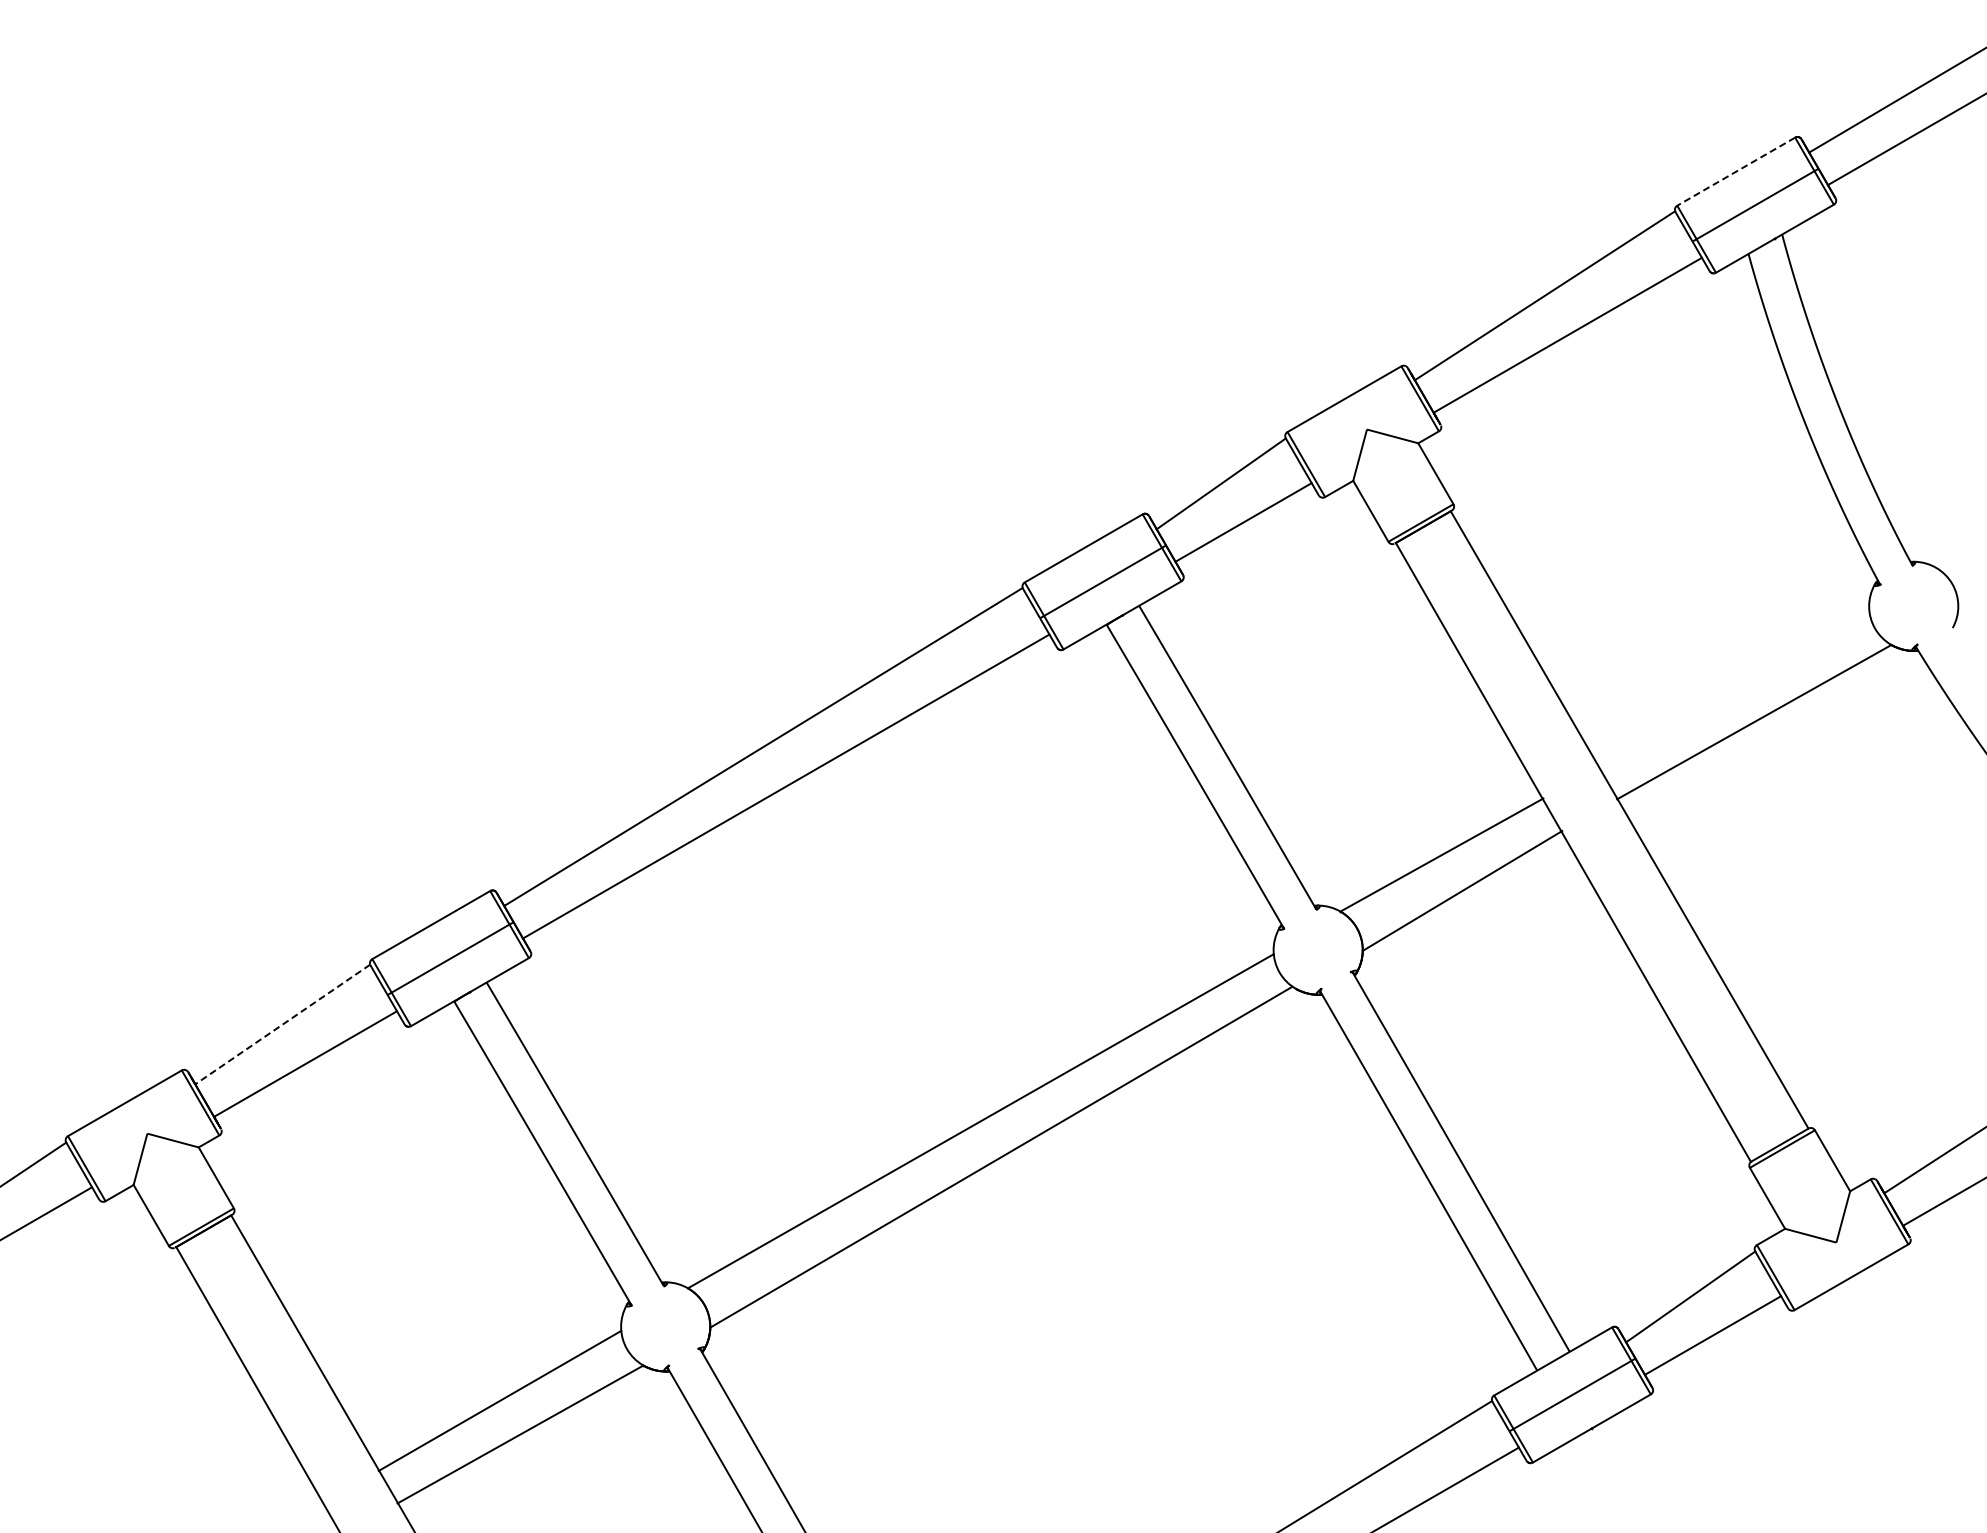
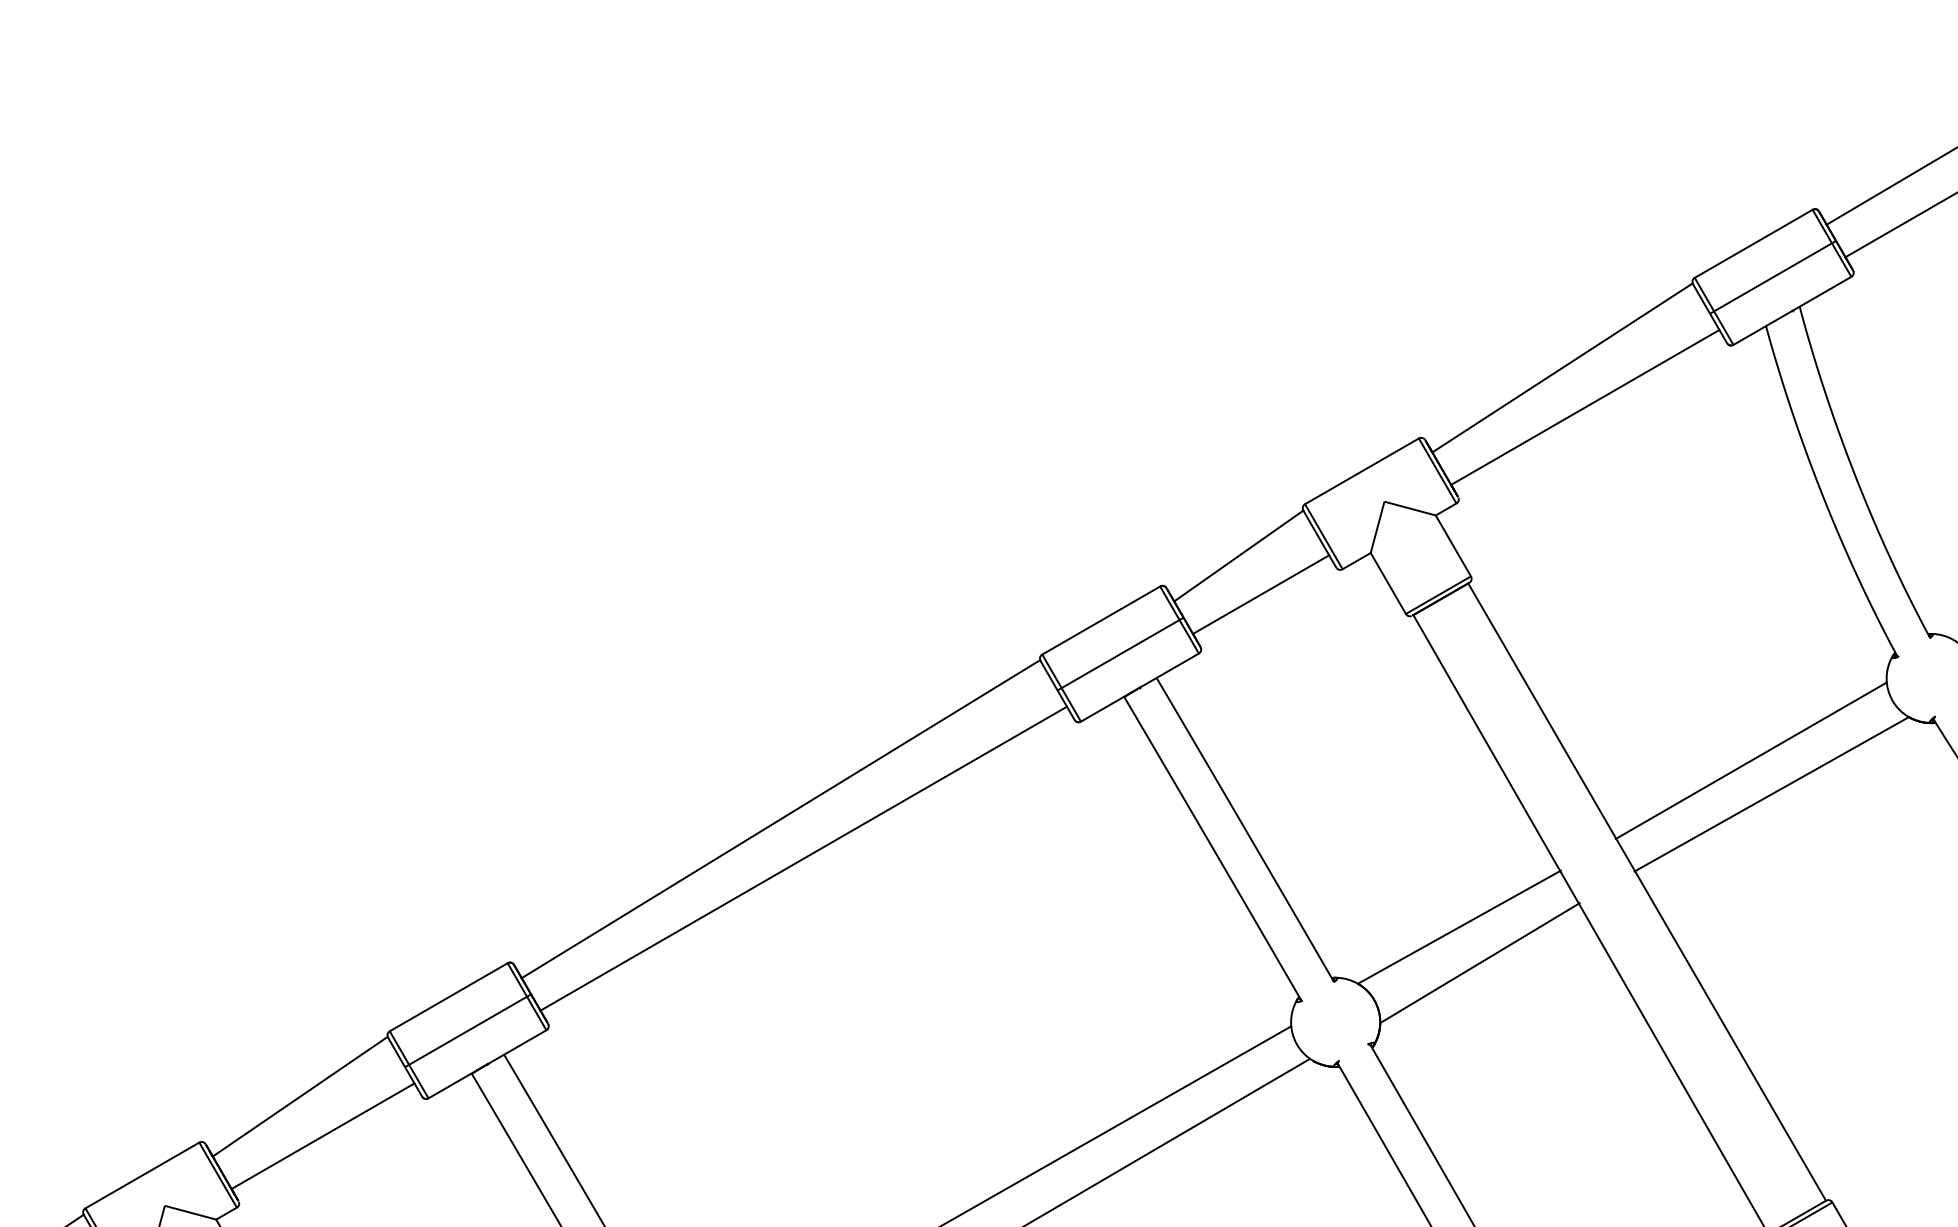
line: (1735, 171) -> (1752, 243), dashed -> solid
line: (1733, 688) -> (1750, 760), added
line: (282, 1024) -> (299, 1096), dashed -> solid

